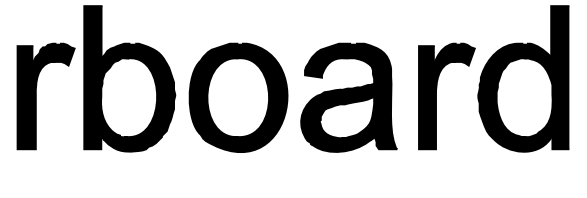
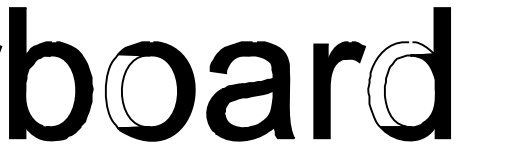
fill: (514, 90) -> (401, 84), removed
fill: (213, 97) -> (127, 91), removed

